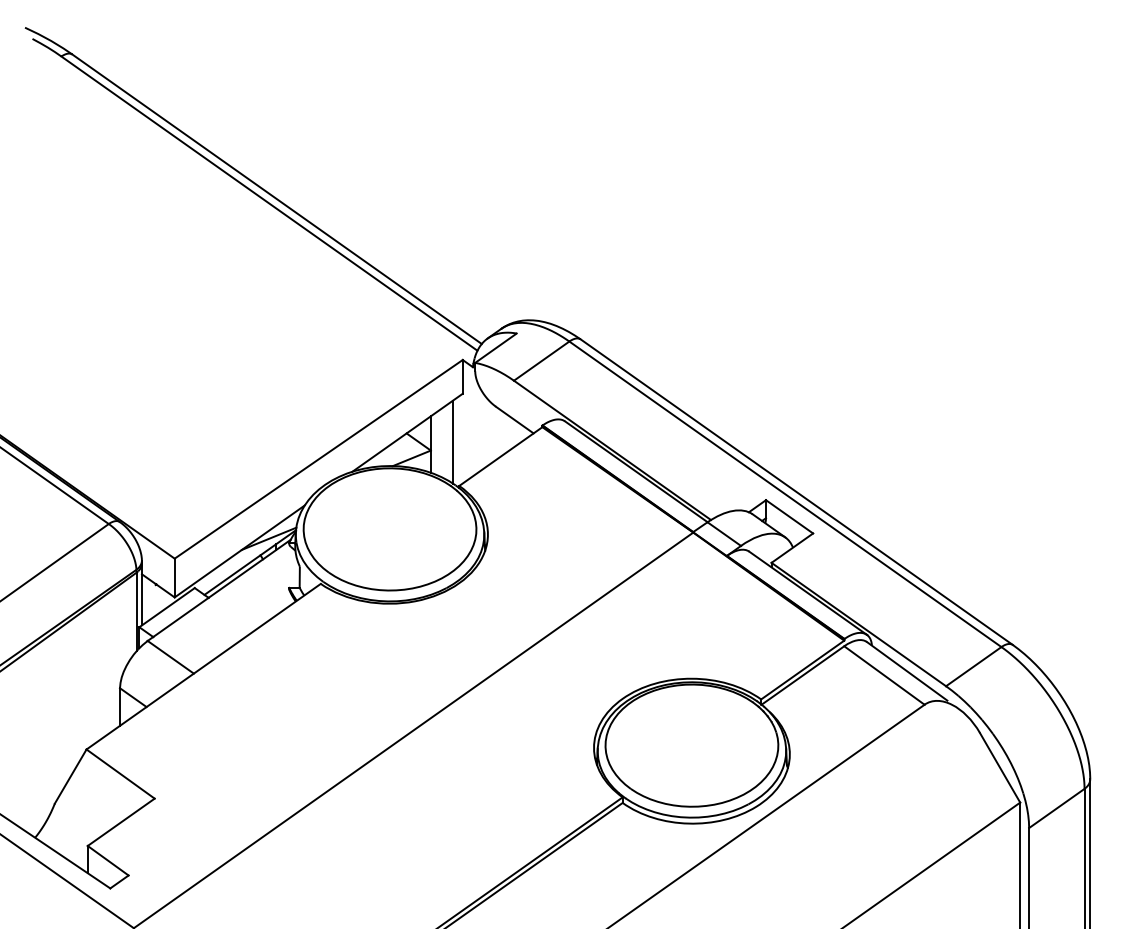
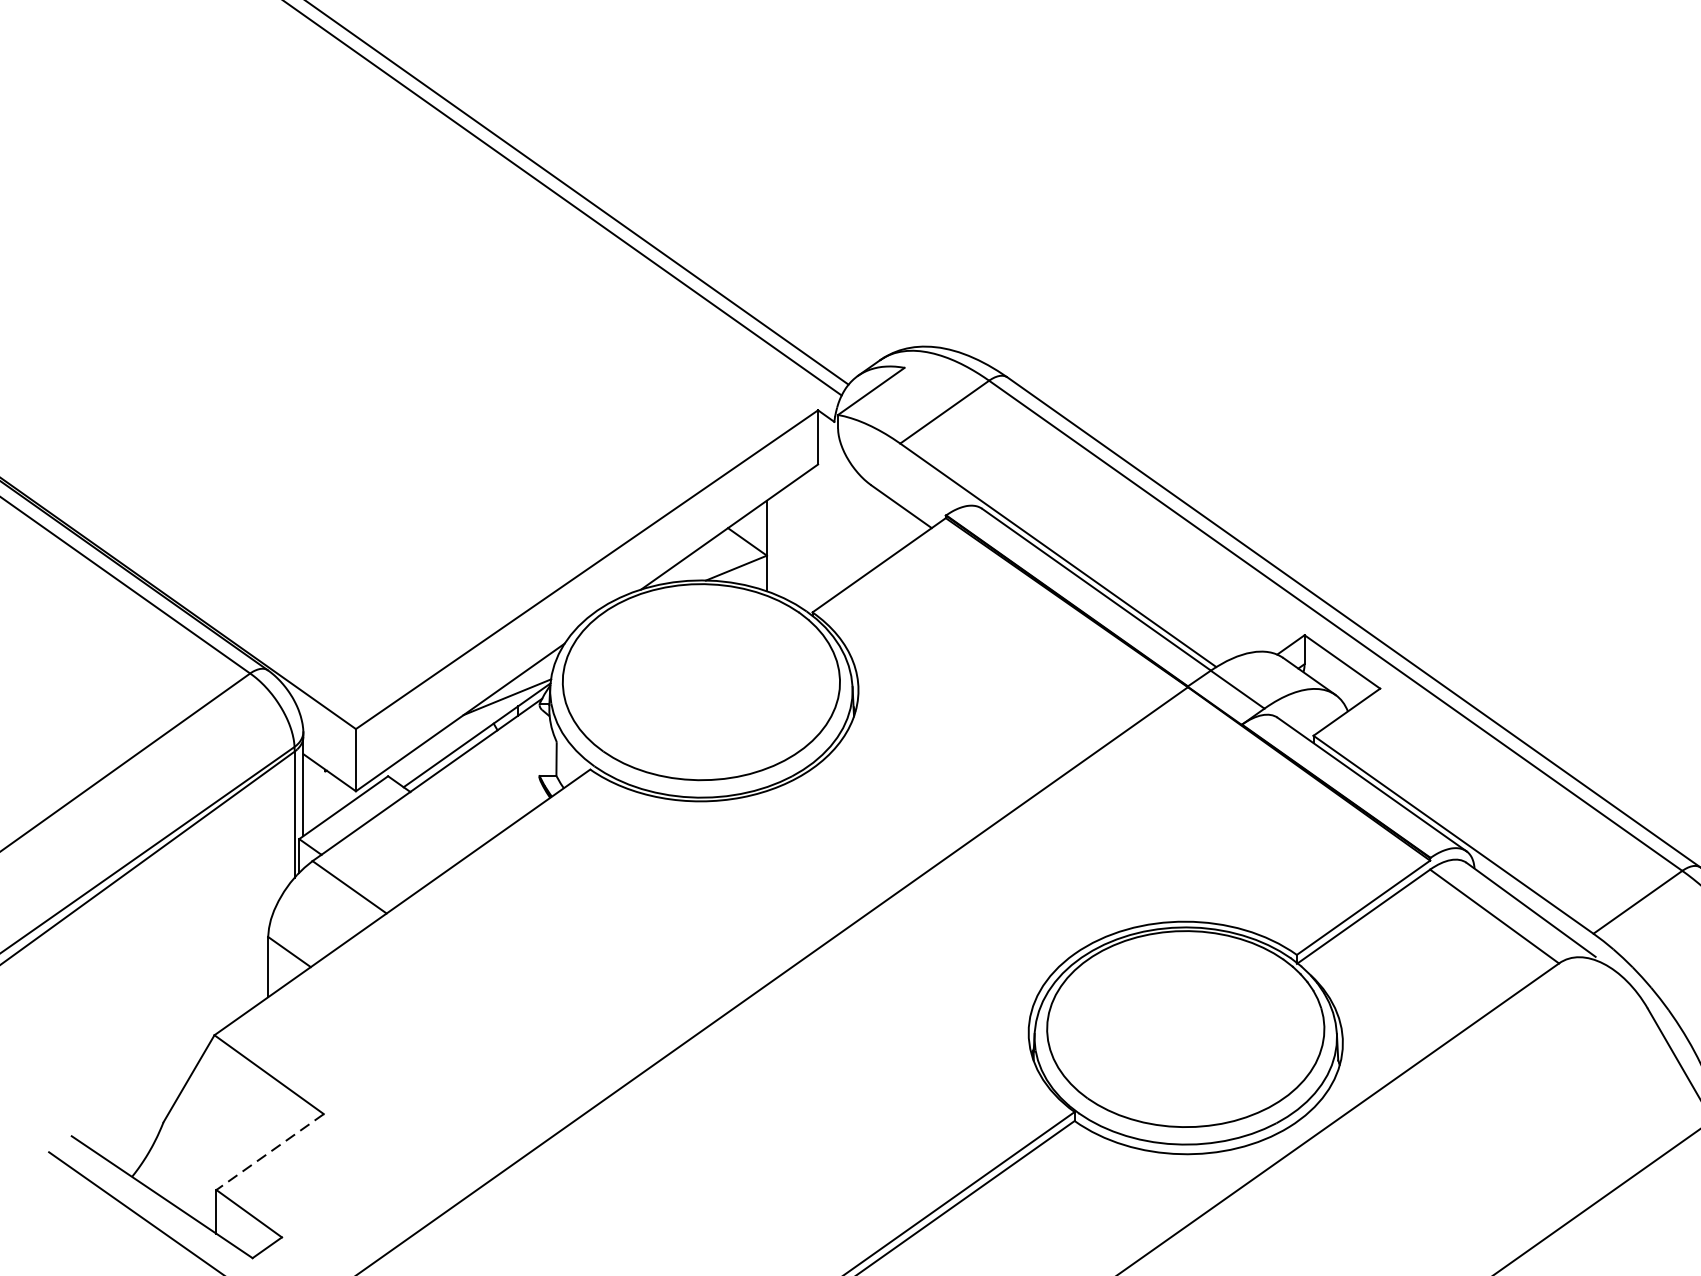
line: (453, 441) -> (803, 541), removed
line: (121, 822) -> (270, 1152), solid -> dashed

